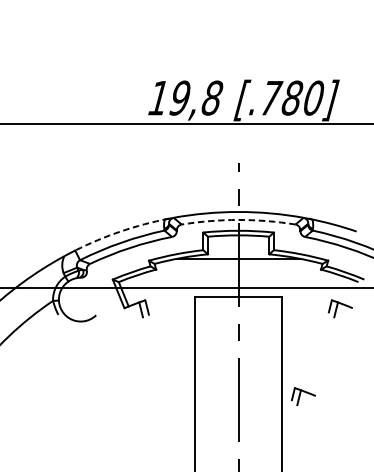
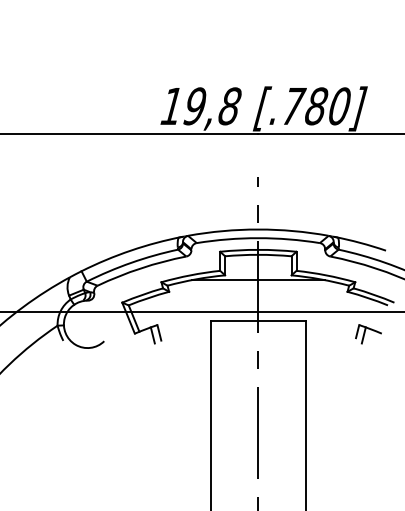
arc: (238, 220) -> (258, 238), dashed -> solid
arc: (121, 231) -> (131, 250), dashed -> solid
part: (303, 396) -> (328, 429), removed

